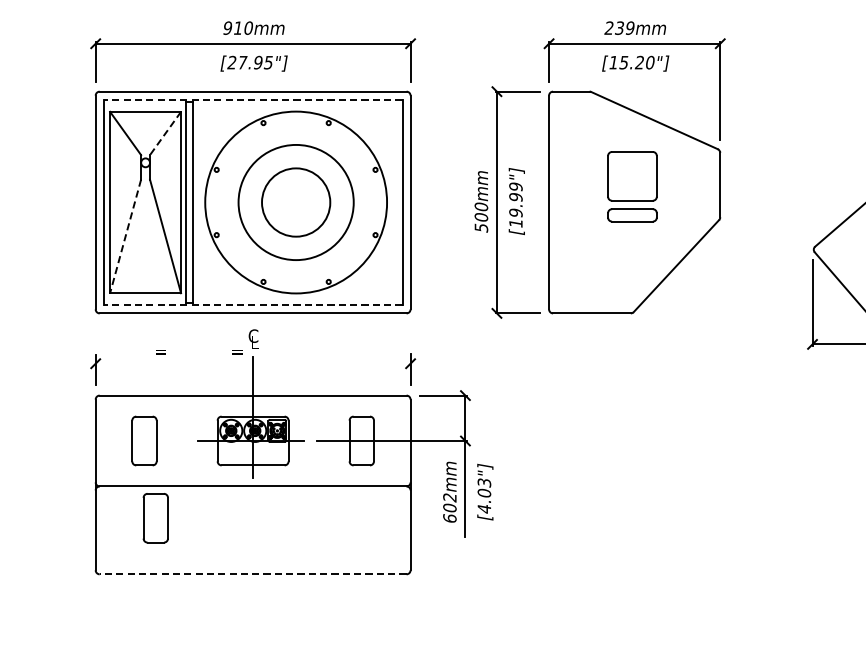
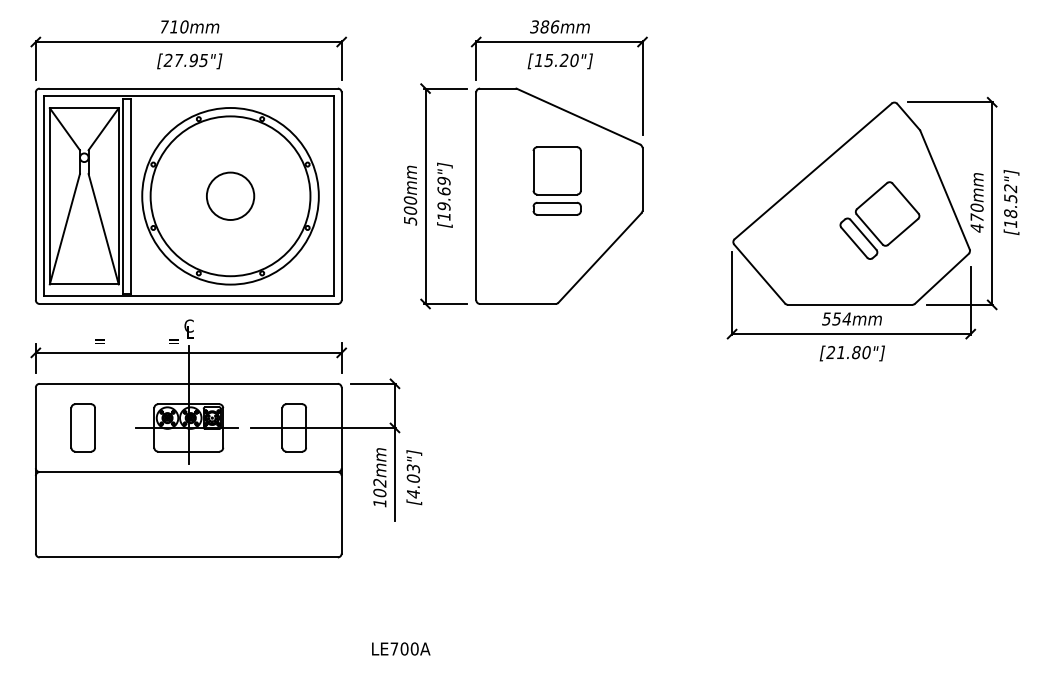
text: (228, 27) -> (164, 26), 910mm -> 710mm
text: (619, 27) -> (544, 26), 239mm -> 386mm
line: (252, 99) -> (188, 96), dashed -> solid
line: (165, 133) -> (103, 129), dashed -> solid
text: (515, 197) -> (443, 191), [19.99"] -> [19.69"]
circle: (296, 202) -> (230, 196), size x0.71
circle: (296, 202) -> (230, 196), size x1.43
line: (125, 236) -> (64, 229), dashed -> solid
line: (252, 305) -> (188, 296), dashed -> solid
line: (252, 363) -> (188, 352), added
part: (155, 517) -> (93, 502), removed
text: (449, 518) -> (379, 503), 602mm -> 102mm
line: (252, 574) -> (188, 557), dashed -> solid

